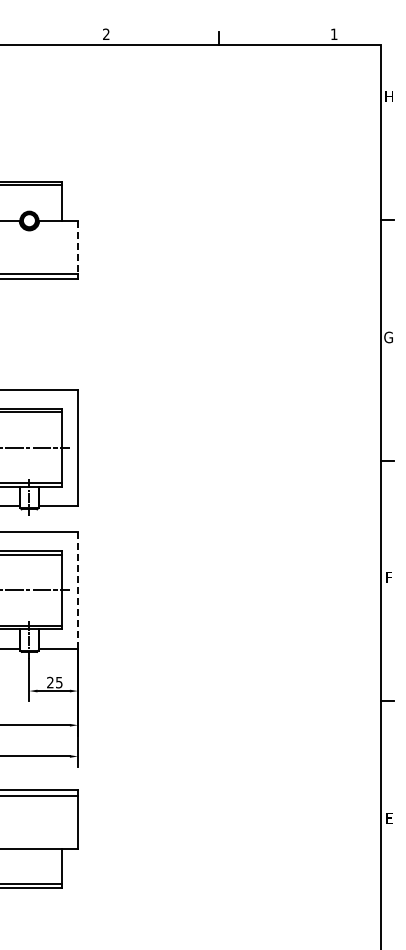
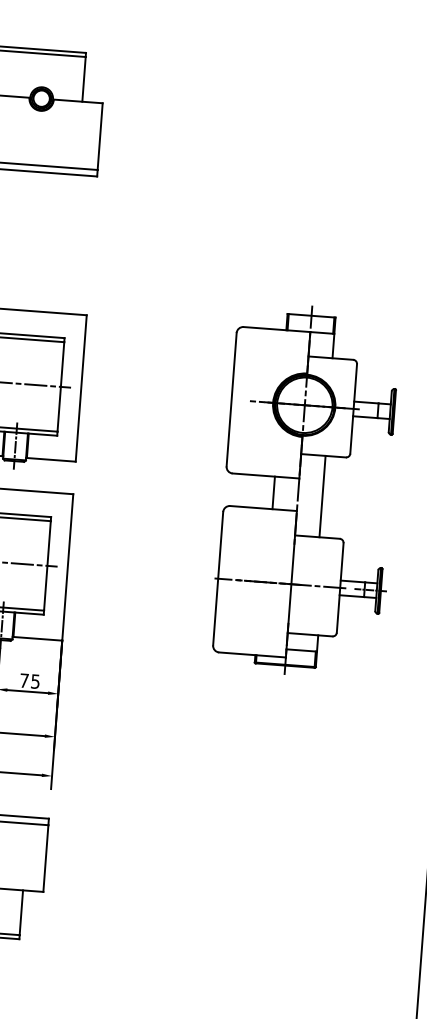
line: (78, 247) -> (100, 136), dashed -> solid
part: (263, 515) -> (307, 490), added
line: (78, 590) -> (68, 567), dashed -> solid
text: (50, 682) -> (24, 680), 25 -> 75

